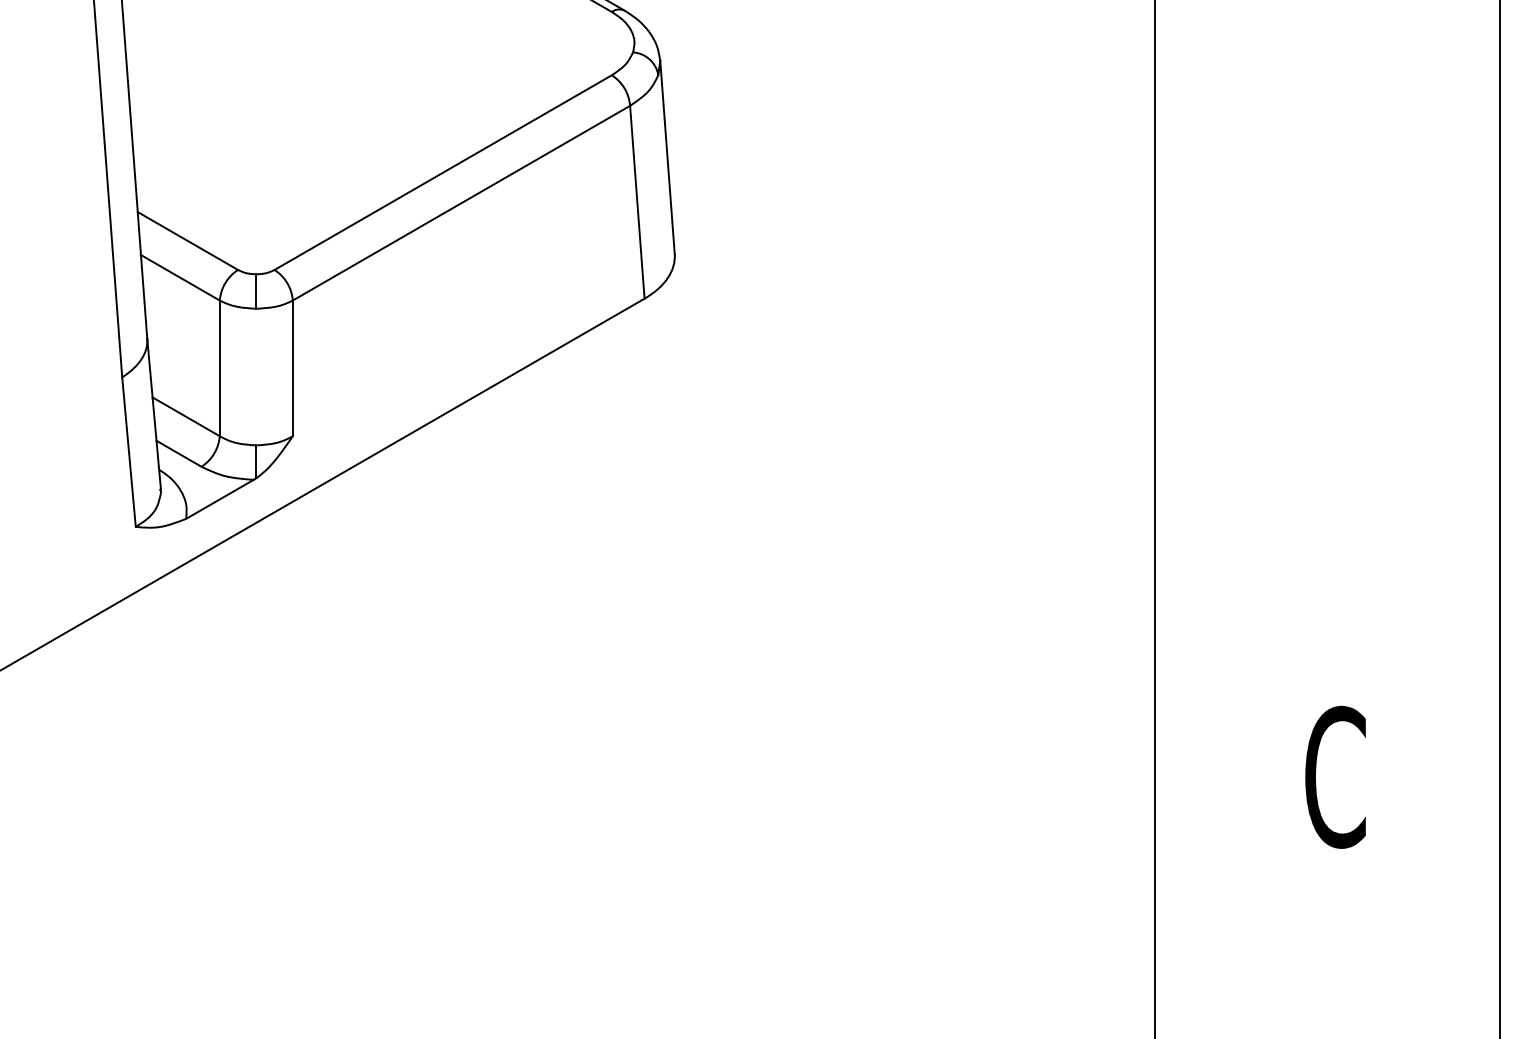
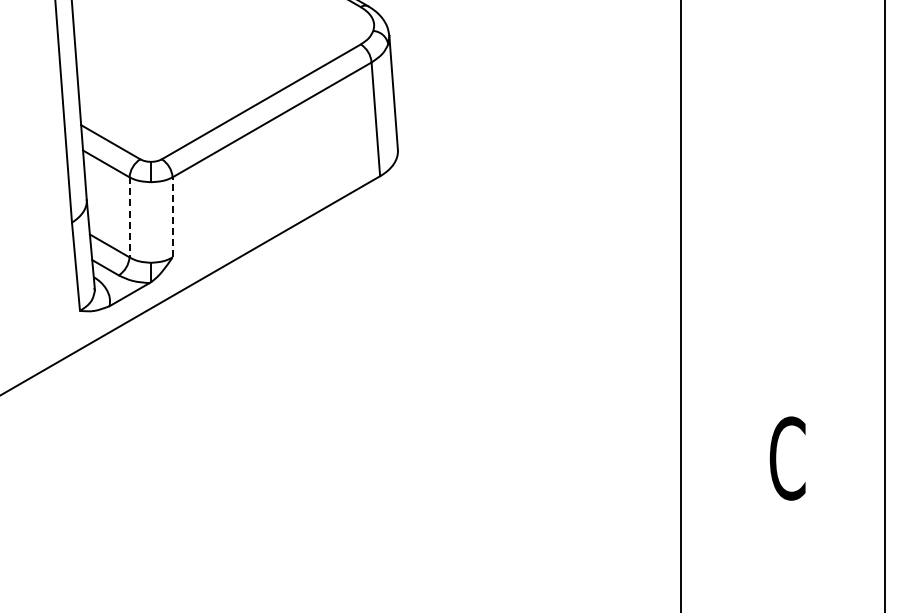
line: (292, 366) -> (172, 216), solid -> dashed
line: (219, 368) -> (129, 217), solid -> dashed

